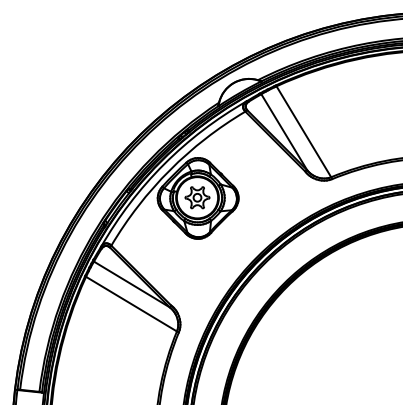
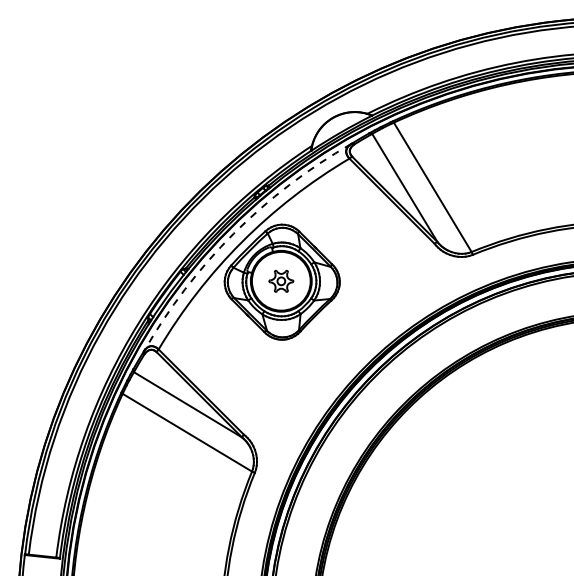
arc: (163, 164) -> (233, 233), solid -> dashed
part: (197, 197) -> (281, 281), size x0.7

